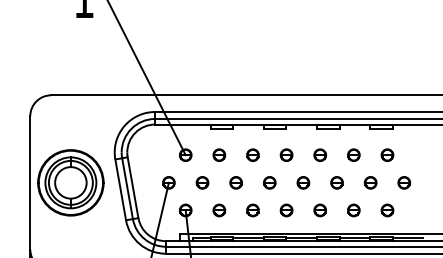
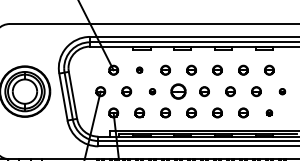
part: (219, 154) -> (139, 69), size x0.6
part: (235, 182) -> (152, 91), size x0.6
part: (269, 182) -> (178, 91), size x1.6
part: (404, 182) -> (282, 91), size x0.6
part: (387, 210) -> (269, 112), size x0.6

